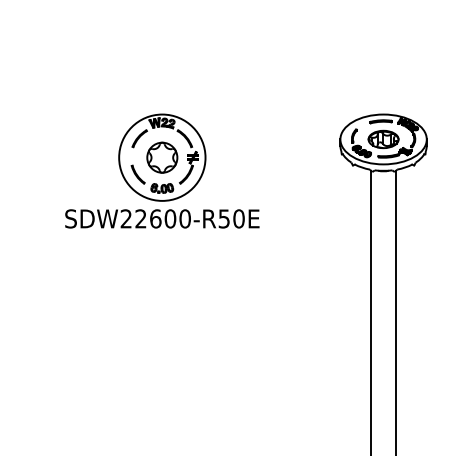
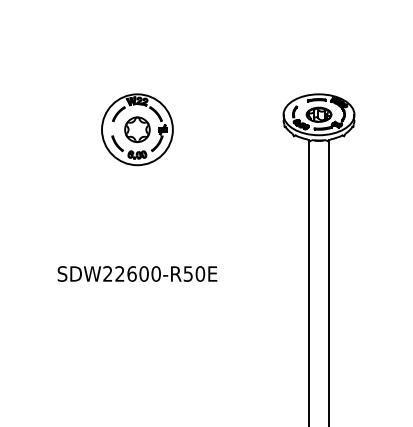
text: (162, 218) -> (137, 273), moved

